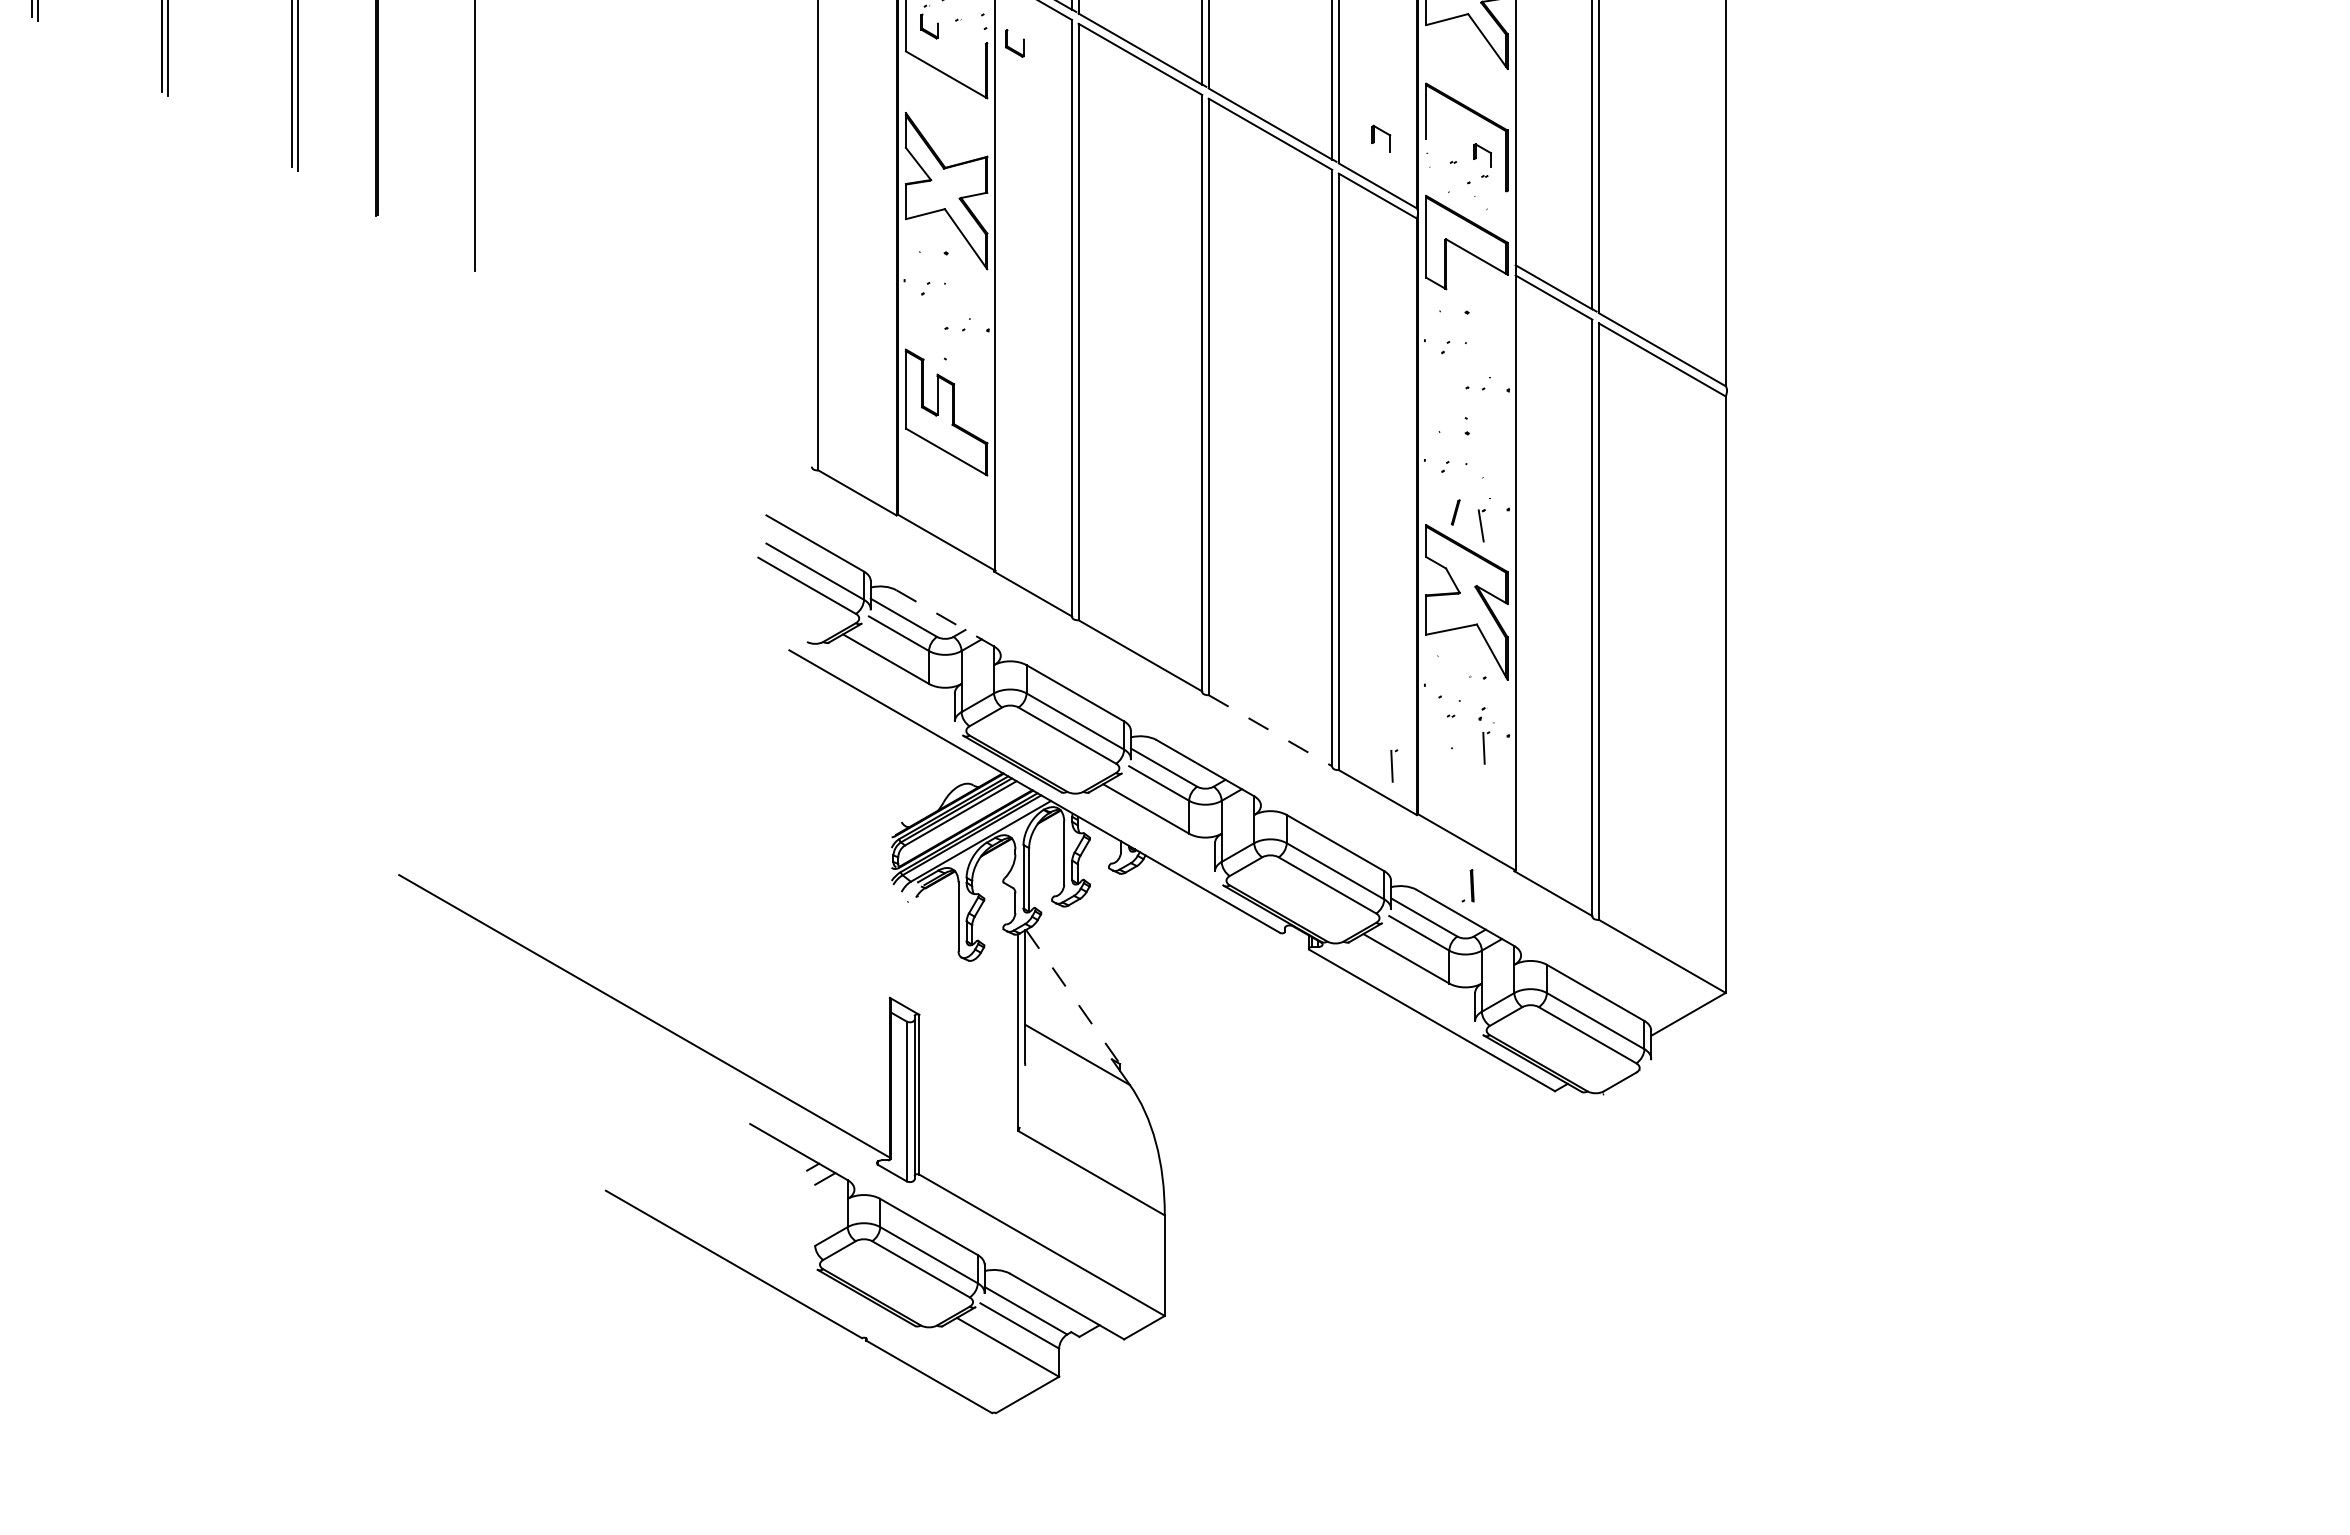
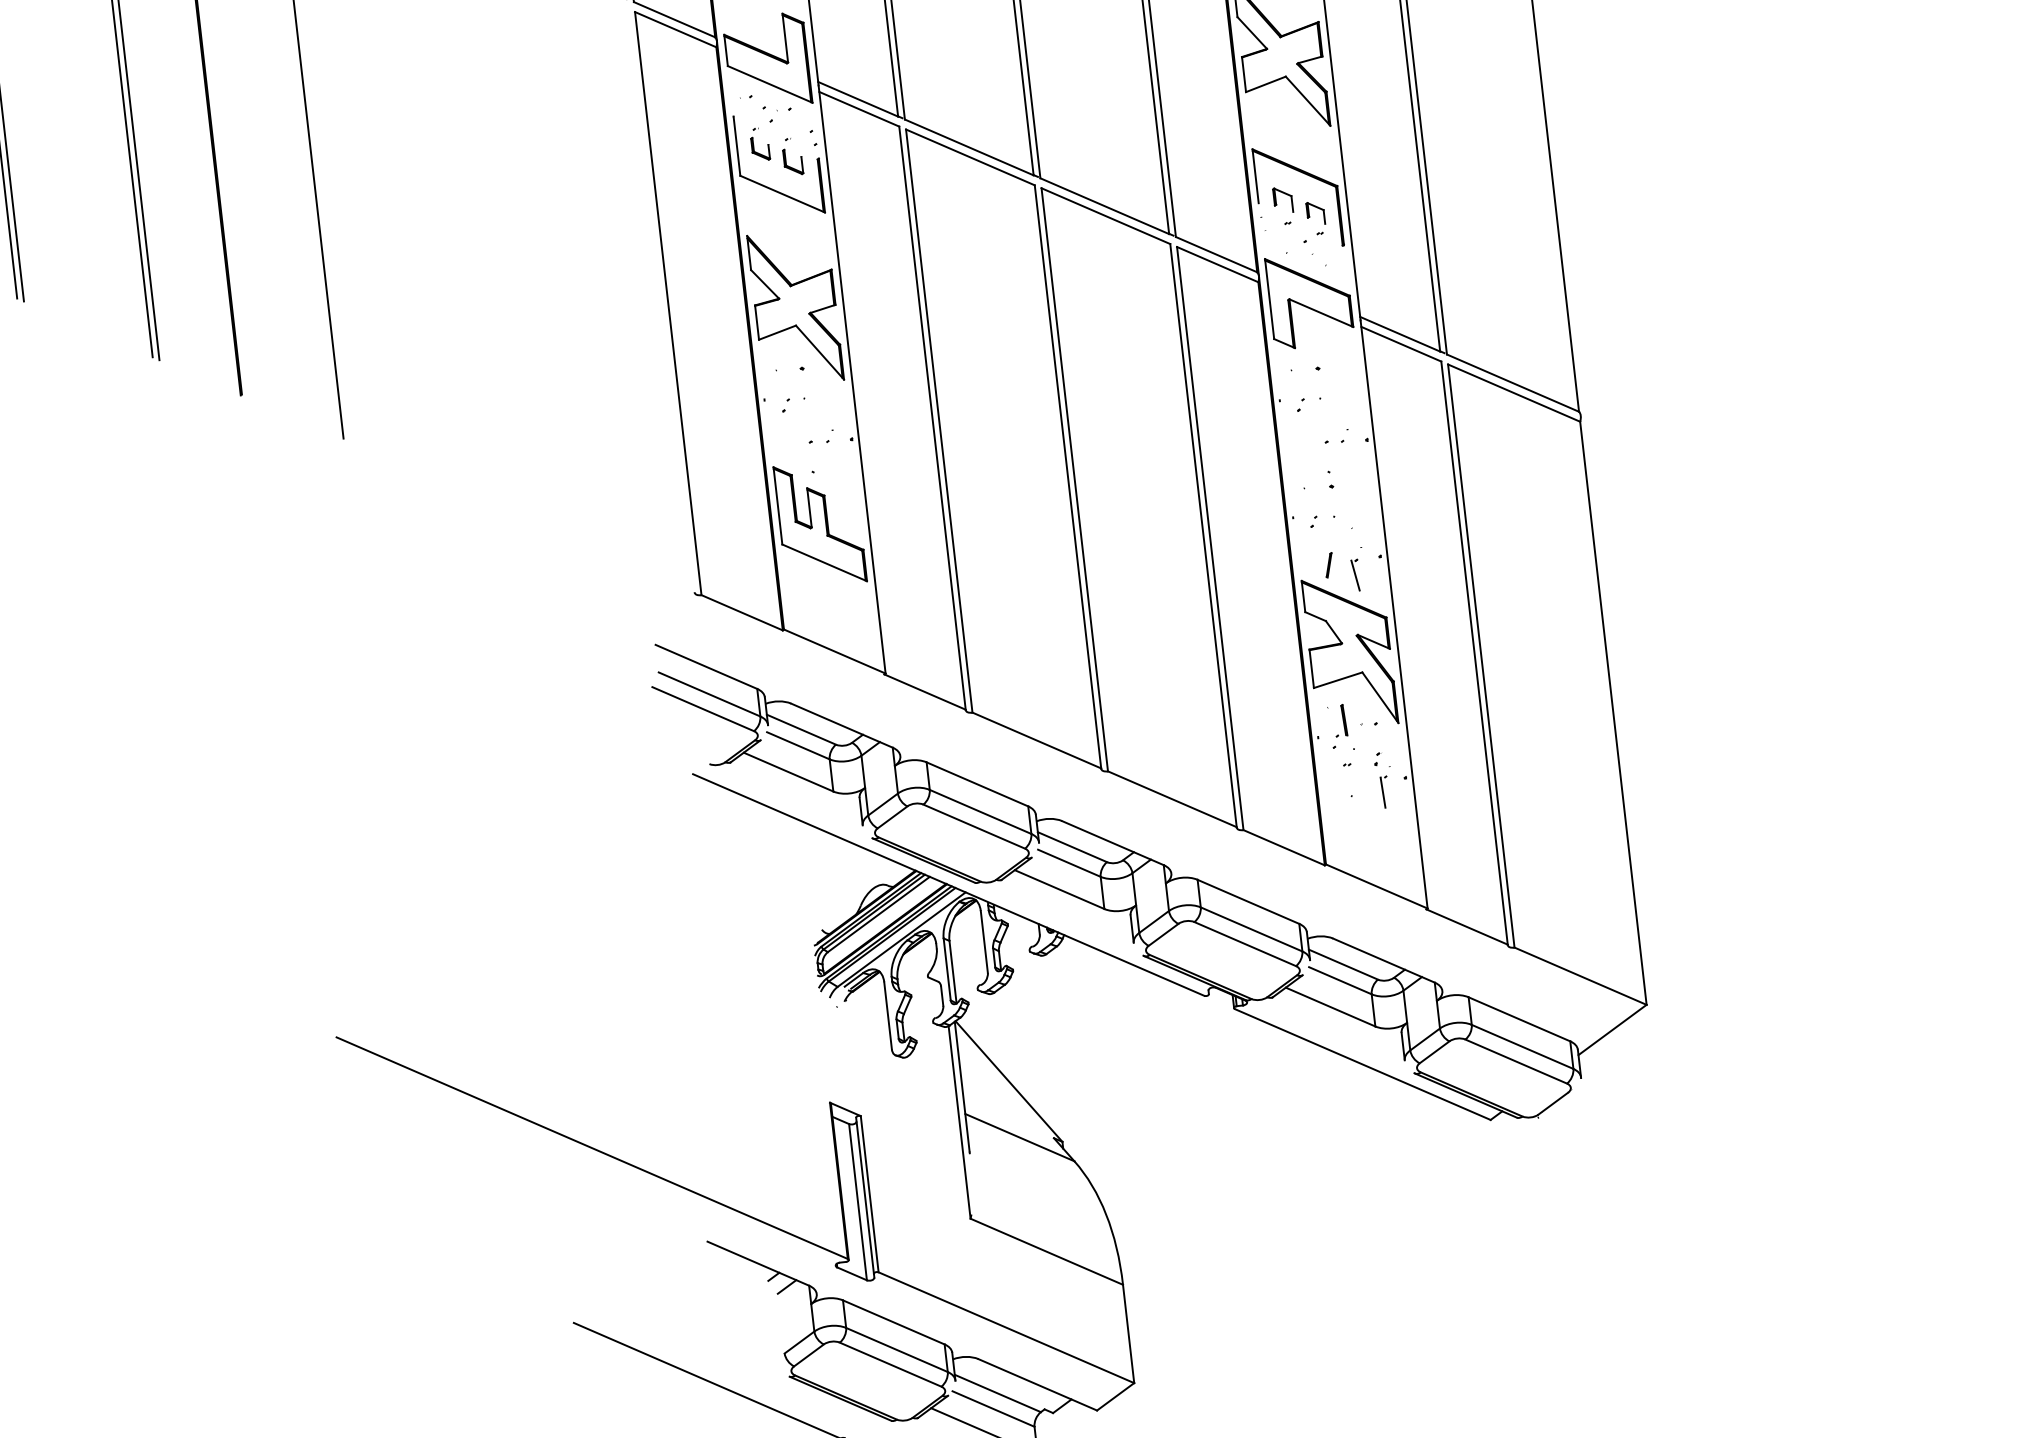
part: (1014, 43) -> (792, 161), moved
part: (1381, 138) -> (1283, 200), moved
line: (945, 618) -> (842, 725), dashed -> solid
line: (1270, 731) -> (1172, 799), dashed -> solid
part: (1394, 765) -> (1297, 819), removed
part: (1467, 885) -> (1339, 720), moved
line: (1073, 997) -> (1009, 1081), dashed -> solid

